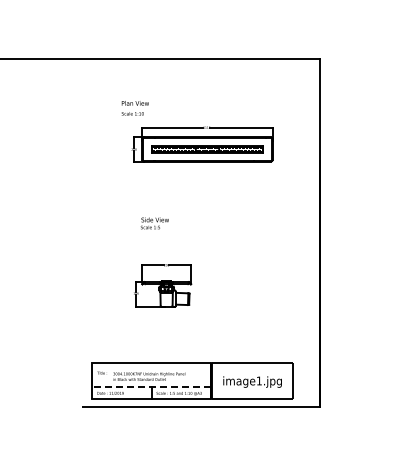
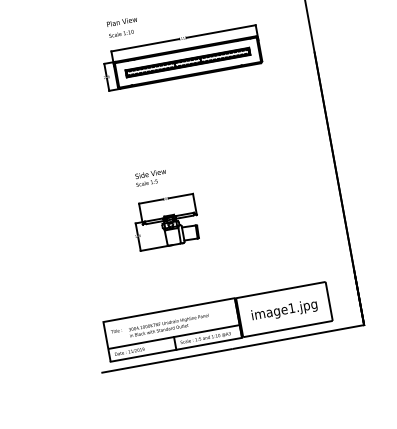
text: (134, 108) -> (122, 27), moved
text: (154, 223) -> (150, 177), moved
line: (151, 387) -> (173, 337), dashed -> solid

